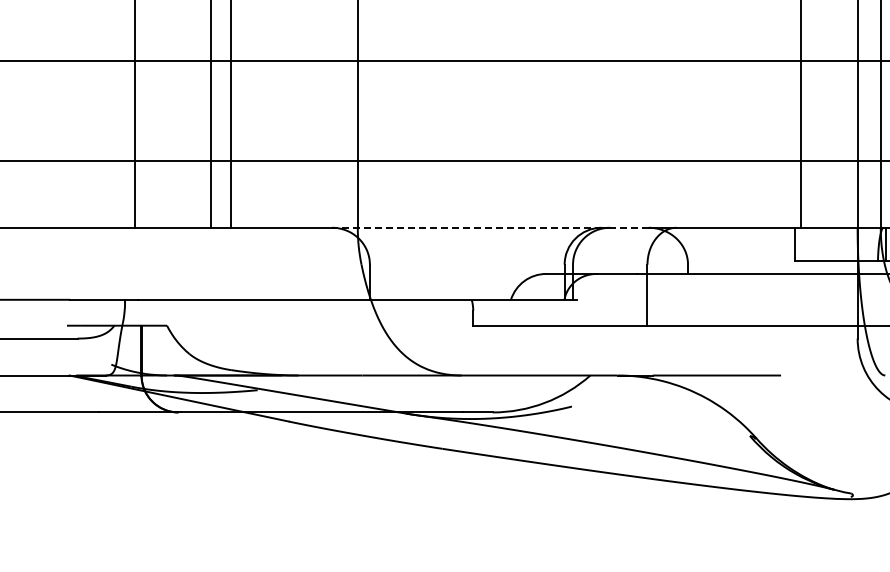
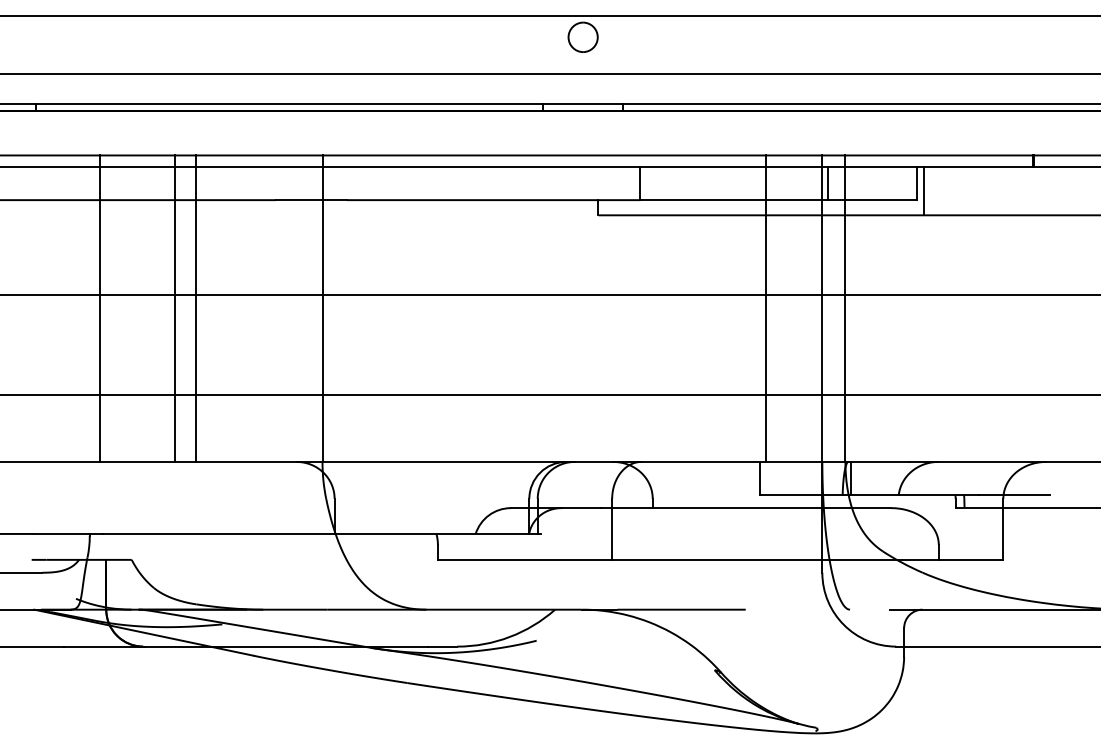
line: (466, 227) -> (431, 461), dashed -> solid
line: (628, 227) -> (593, 461), dashed -> solid

